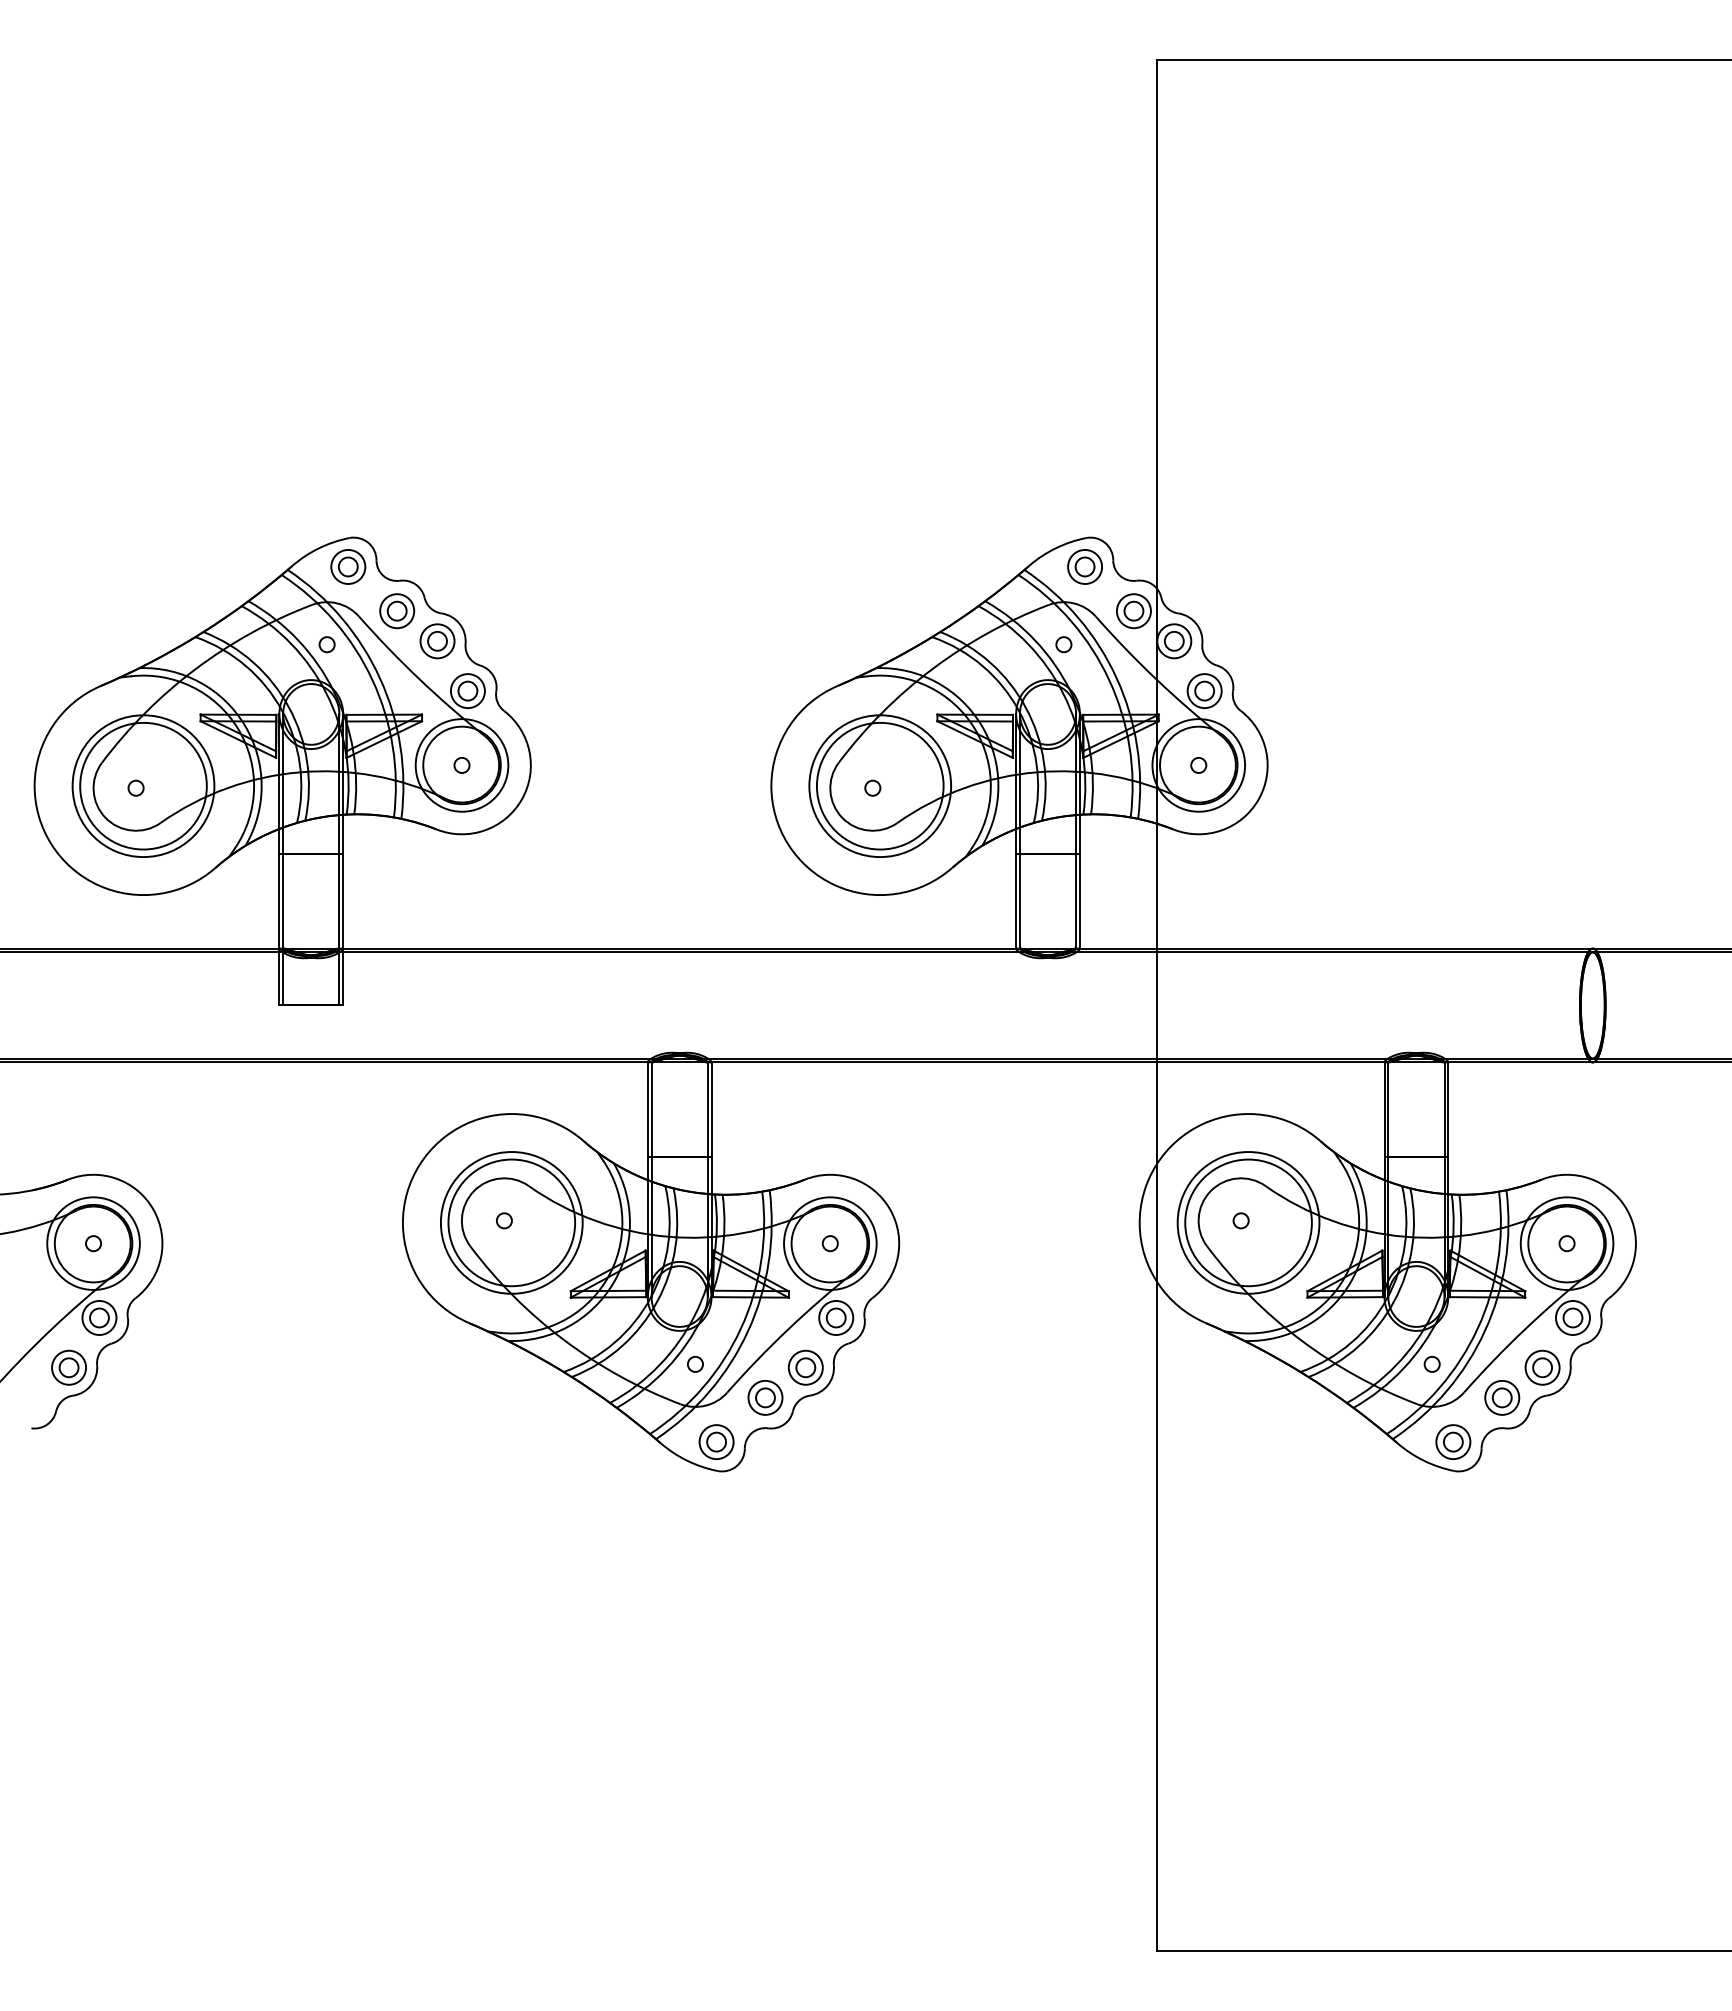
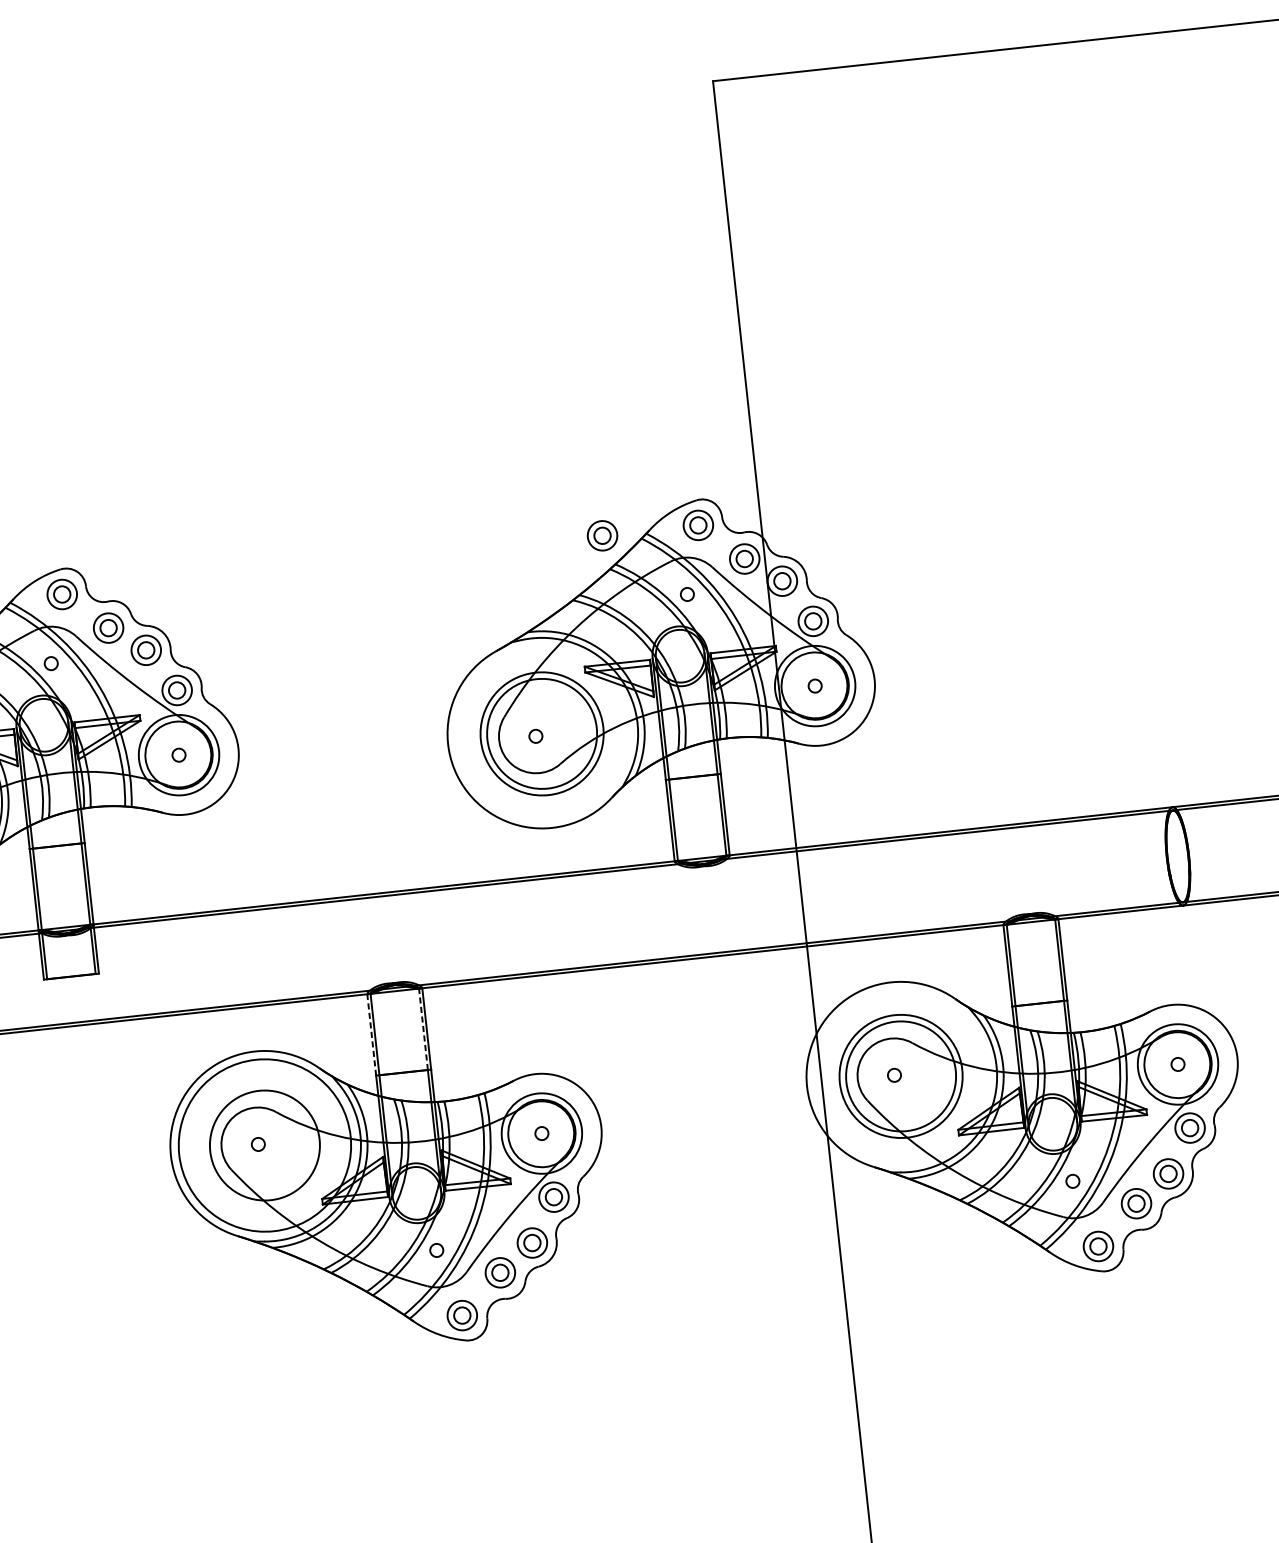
part: (973, 566) -> (602, 535), added
line: (707, 1108) -> (423, 1028), solid -> dashed
line: (647, 1109) -> (371, 1034), solid -> dashed
circle: (511, 1222) -> (264, 1145), size x1.4

